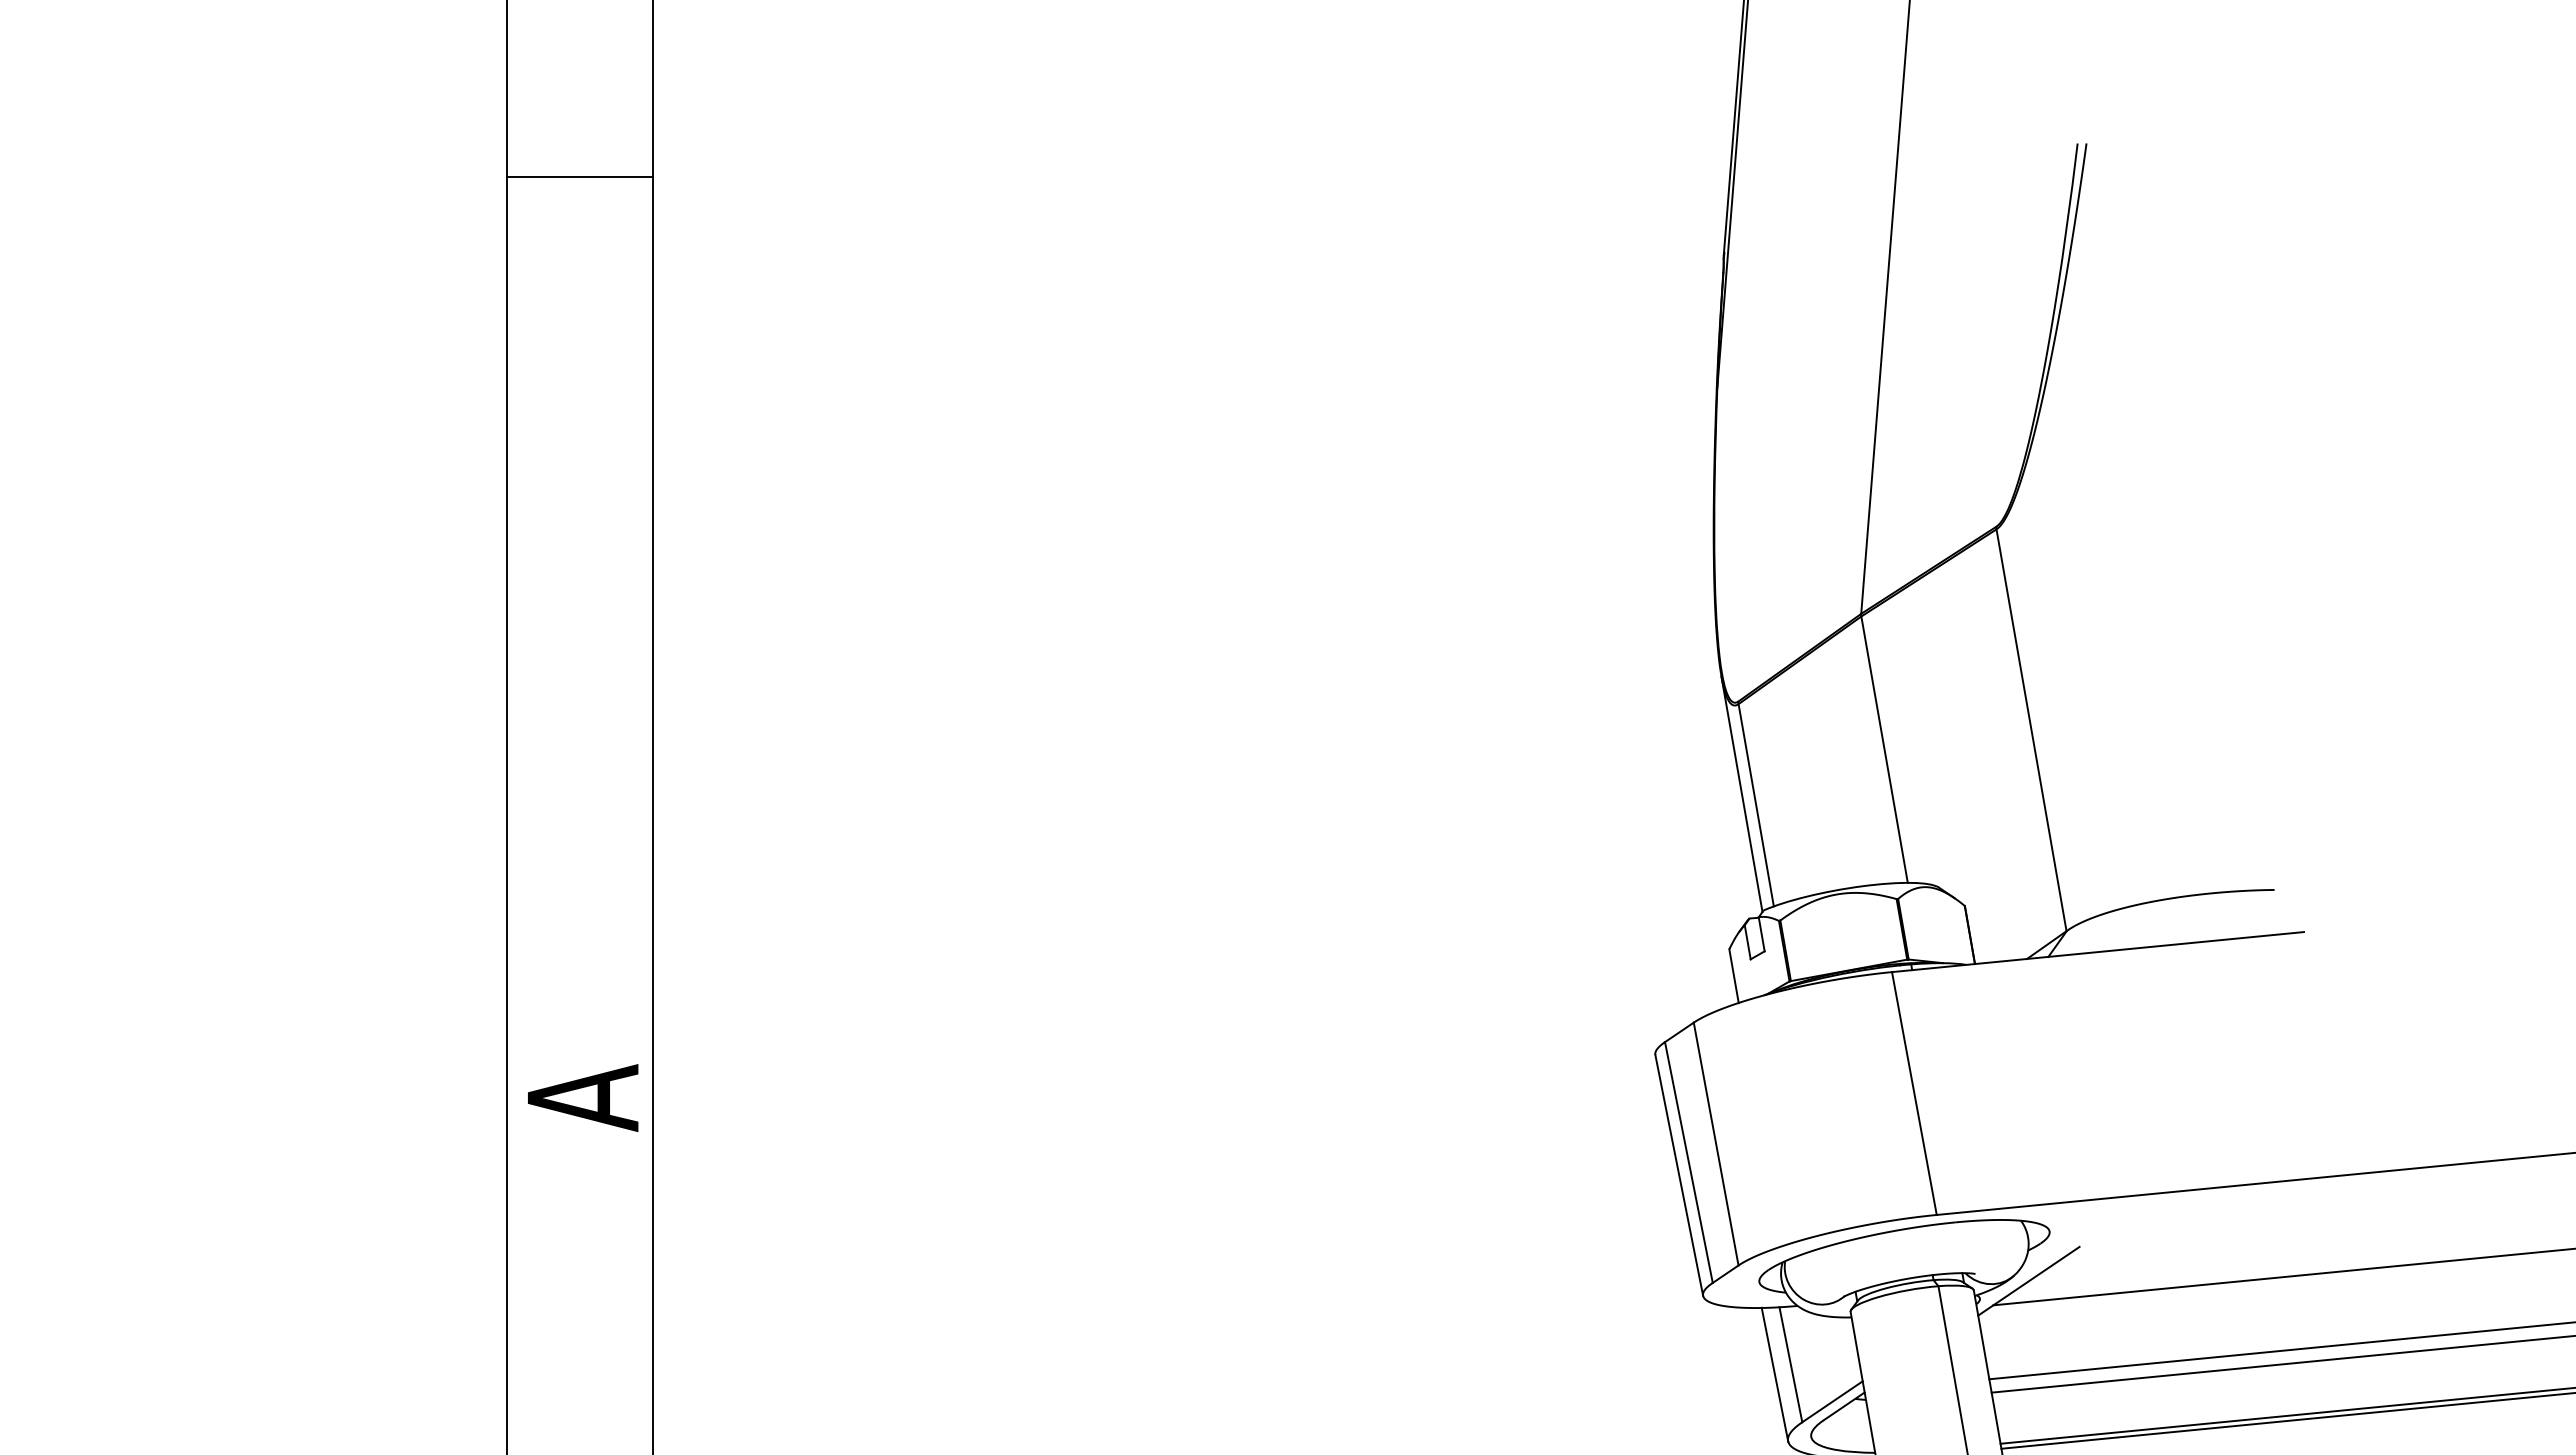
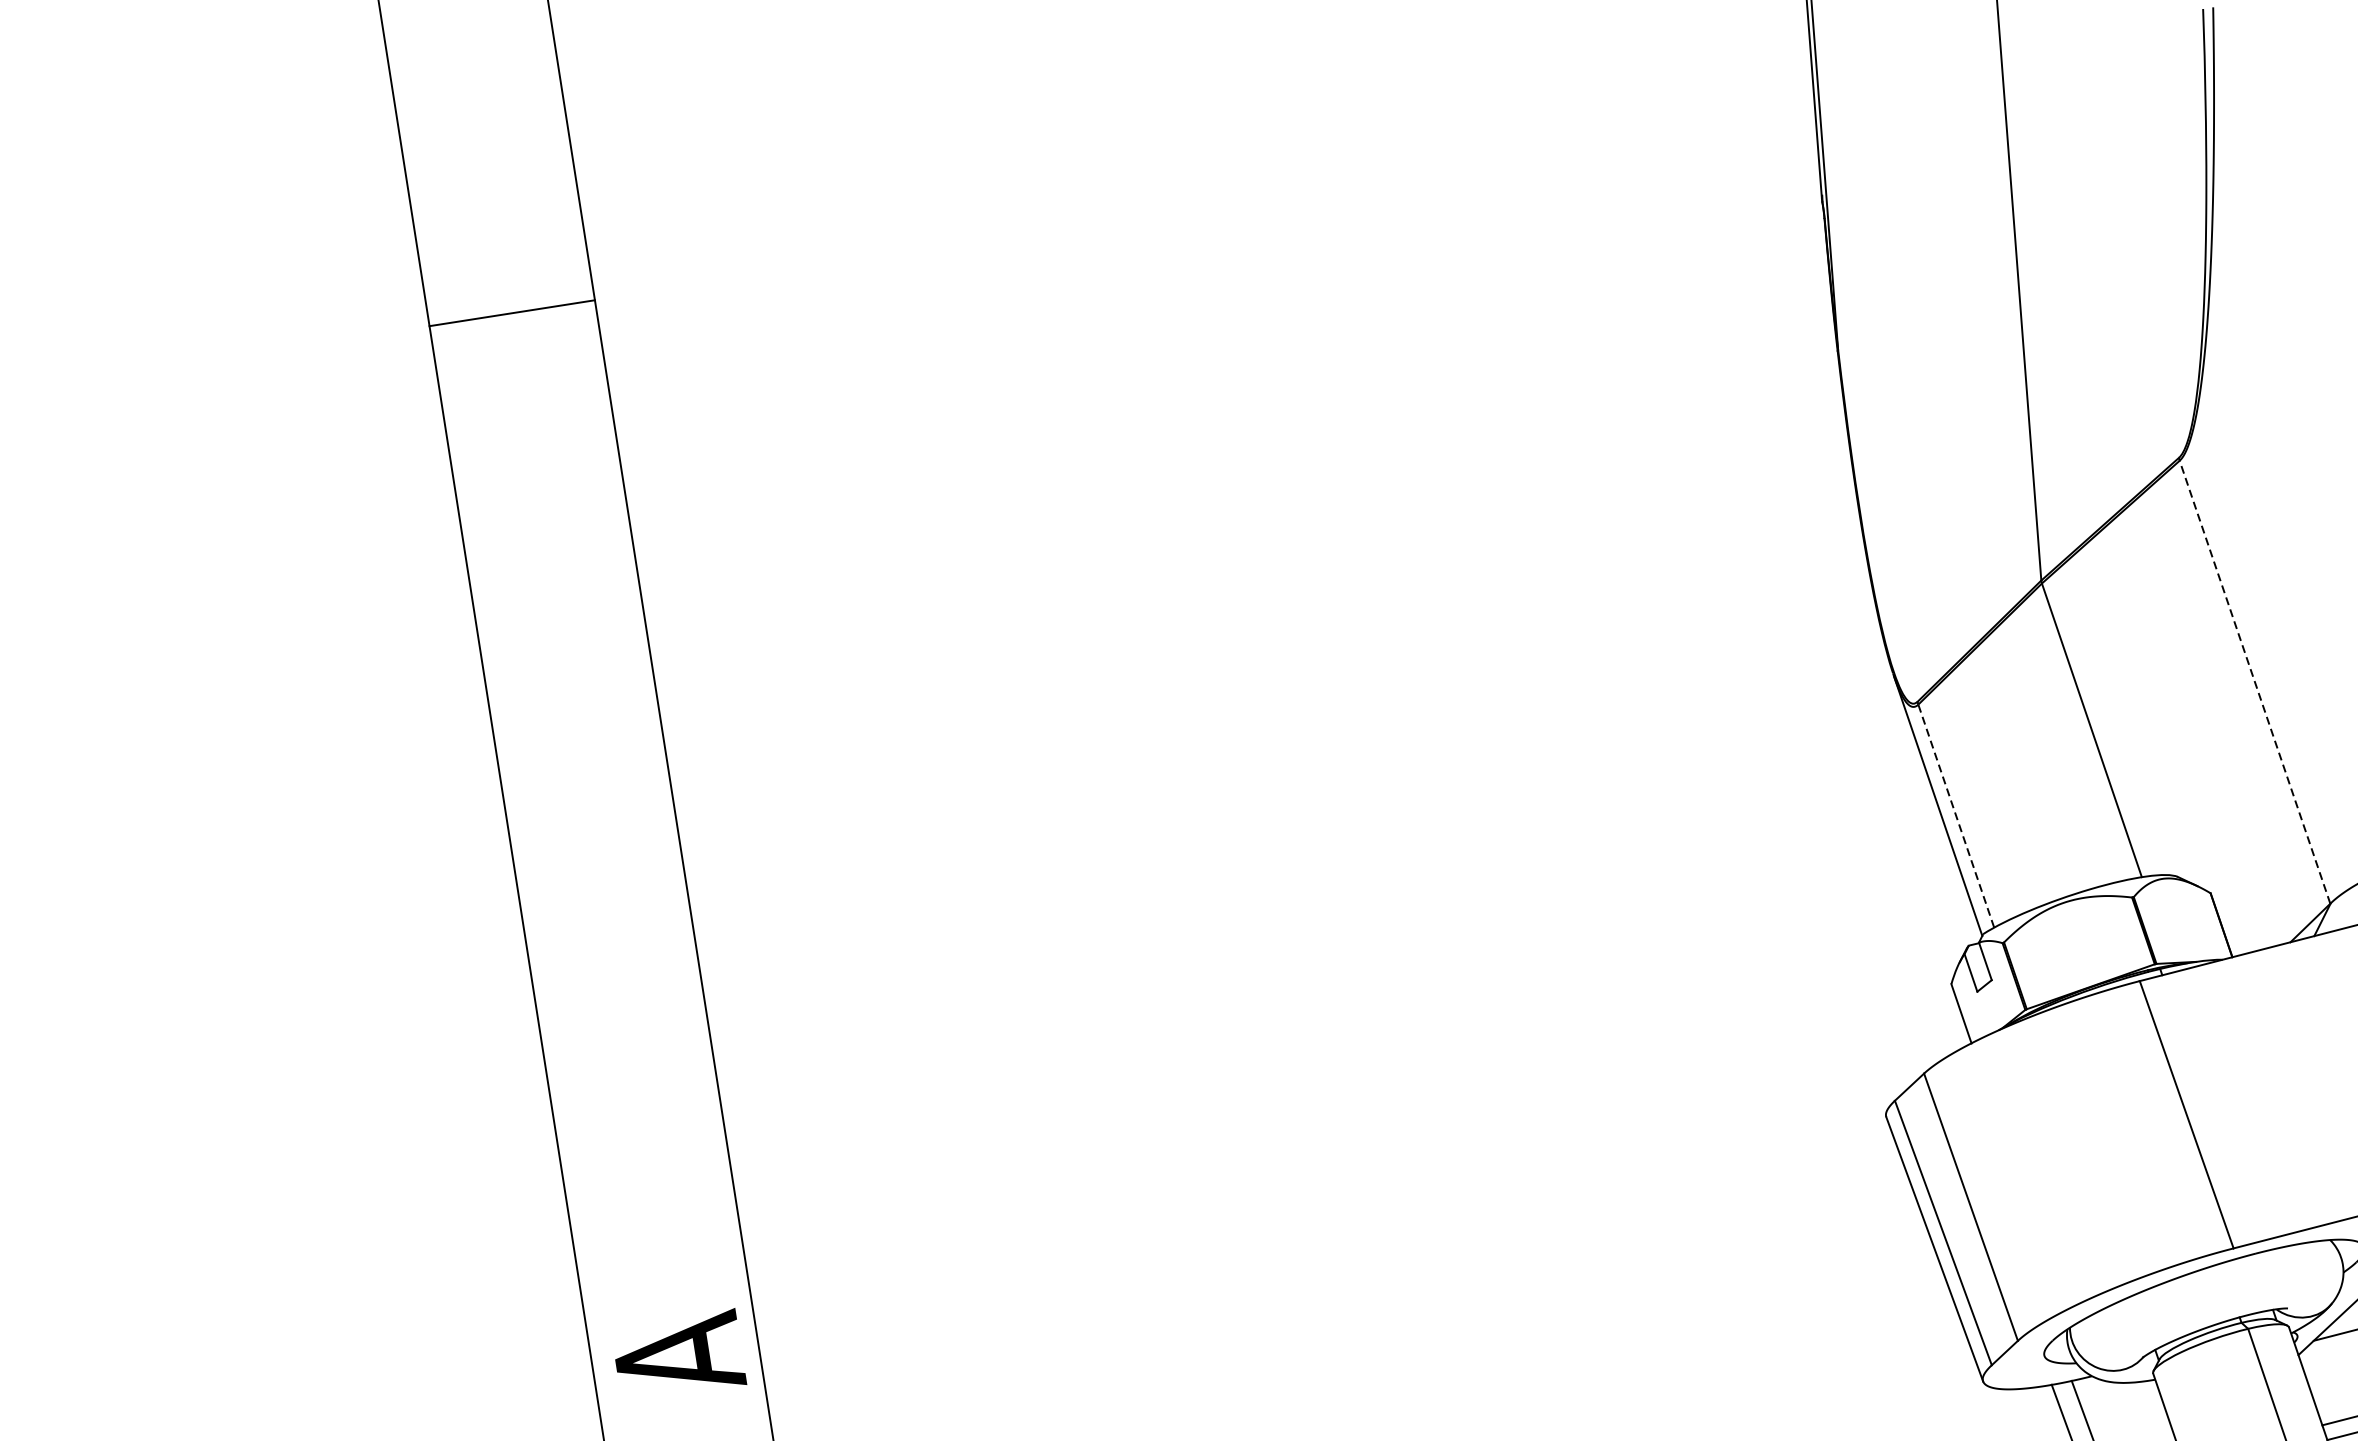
line: (2031, 730) -> (2255, 682), solid -> dashed
line: (1756, 805) -> (1956, 816), solid -> dashed

